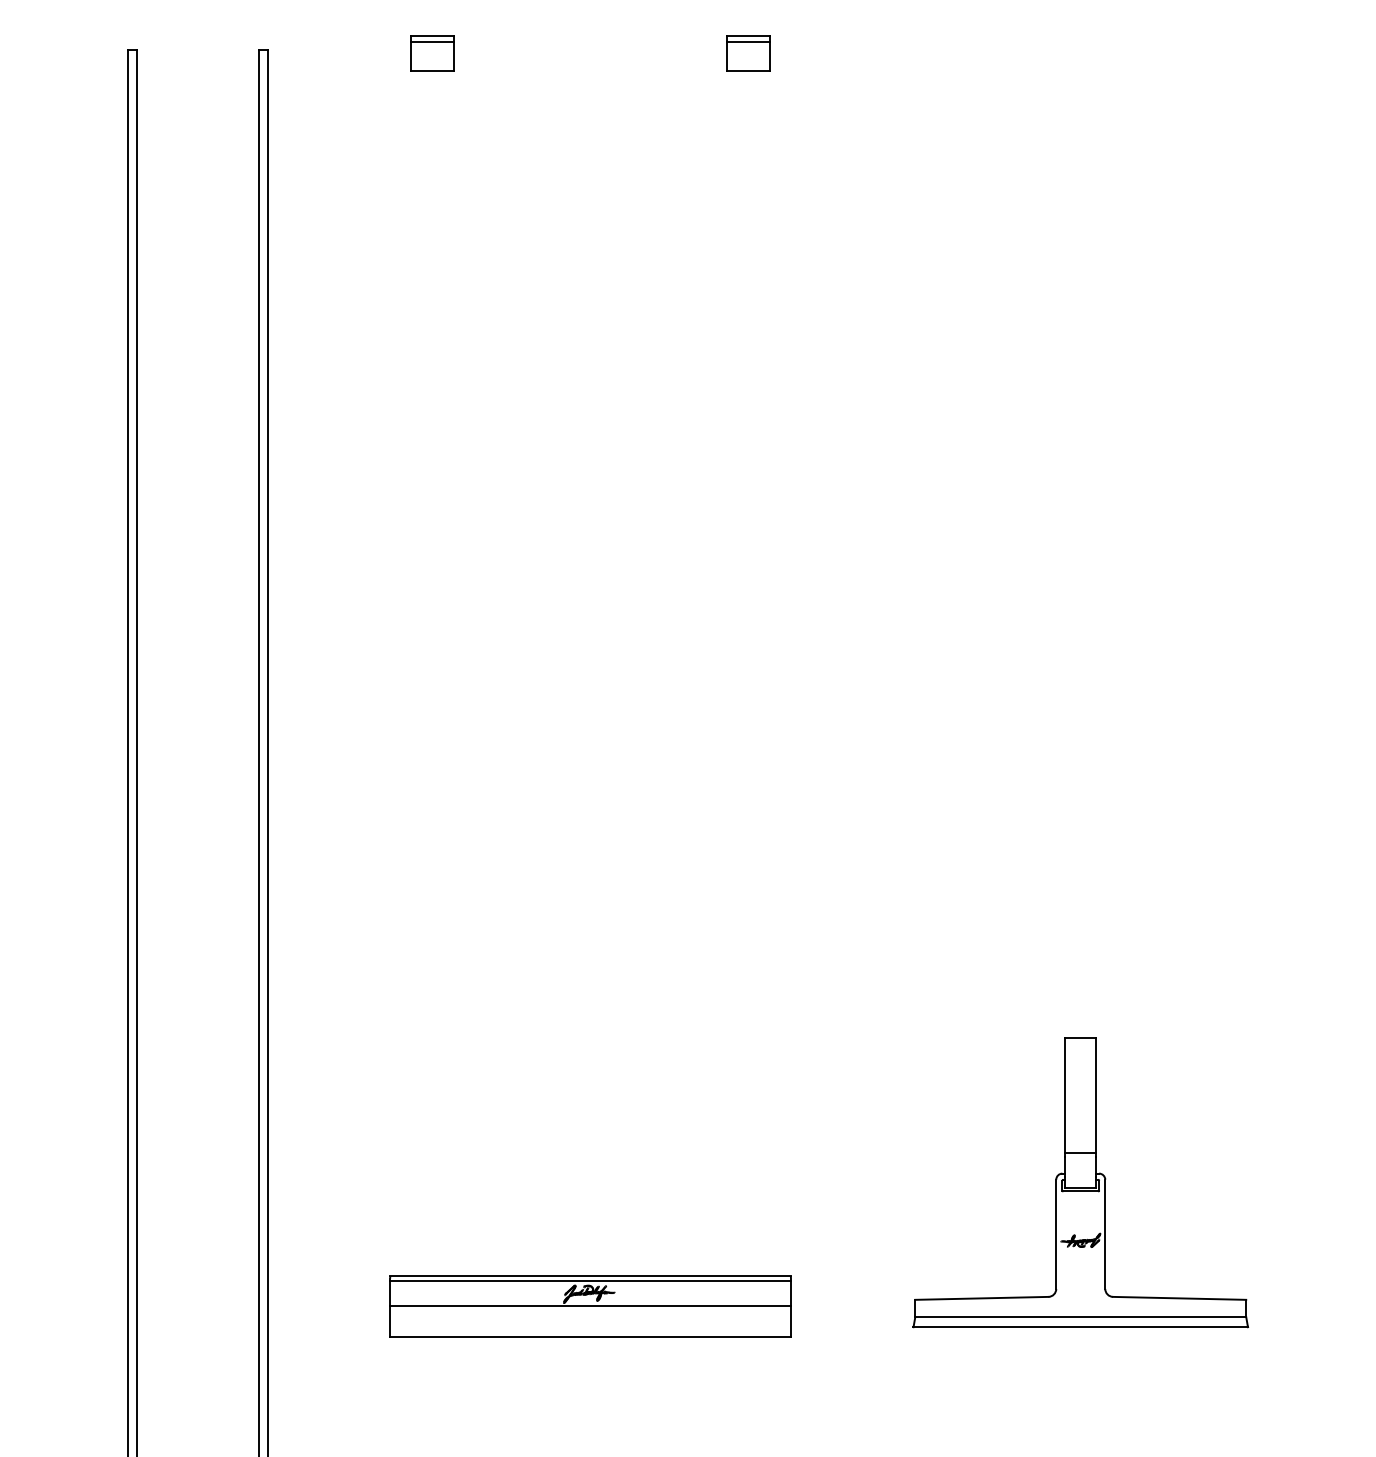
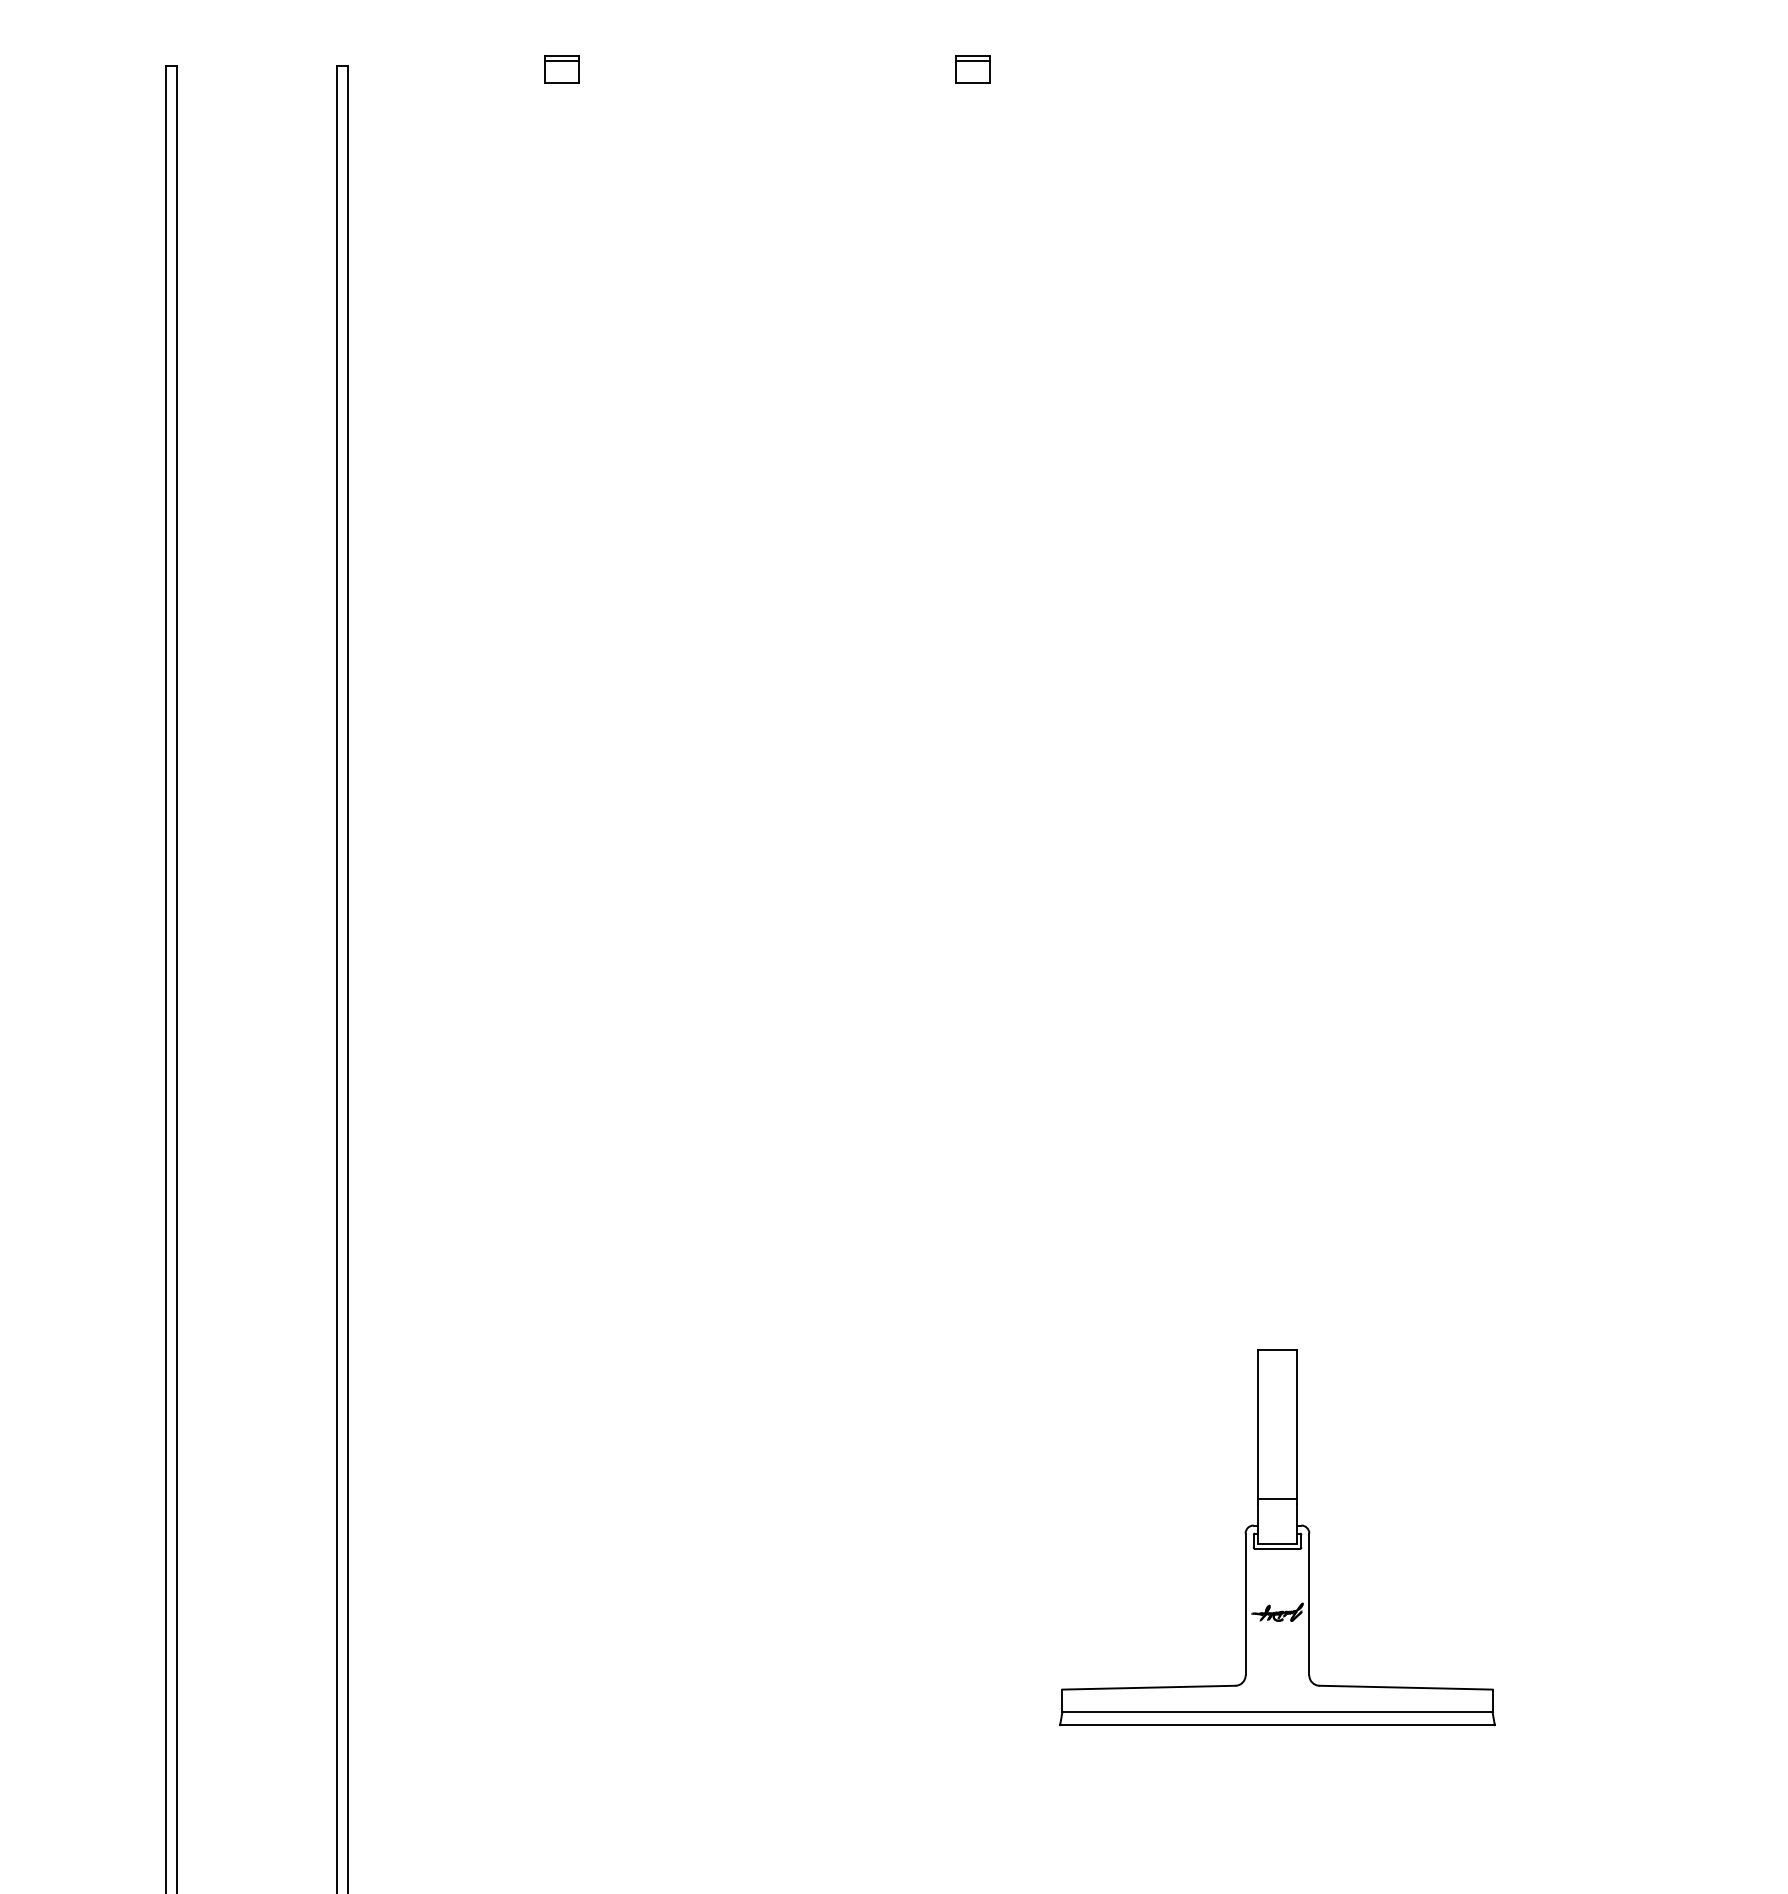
part: (432, 53) -> (561, 69), size x0.6
part: (748, 53) -> (972, 69), size x0.6
part: (1080, 1182) -> (1277, 1537), moved
part: (590, 1305) -> (767, 1697), removed

